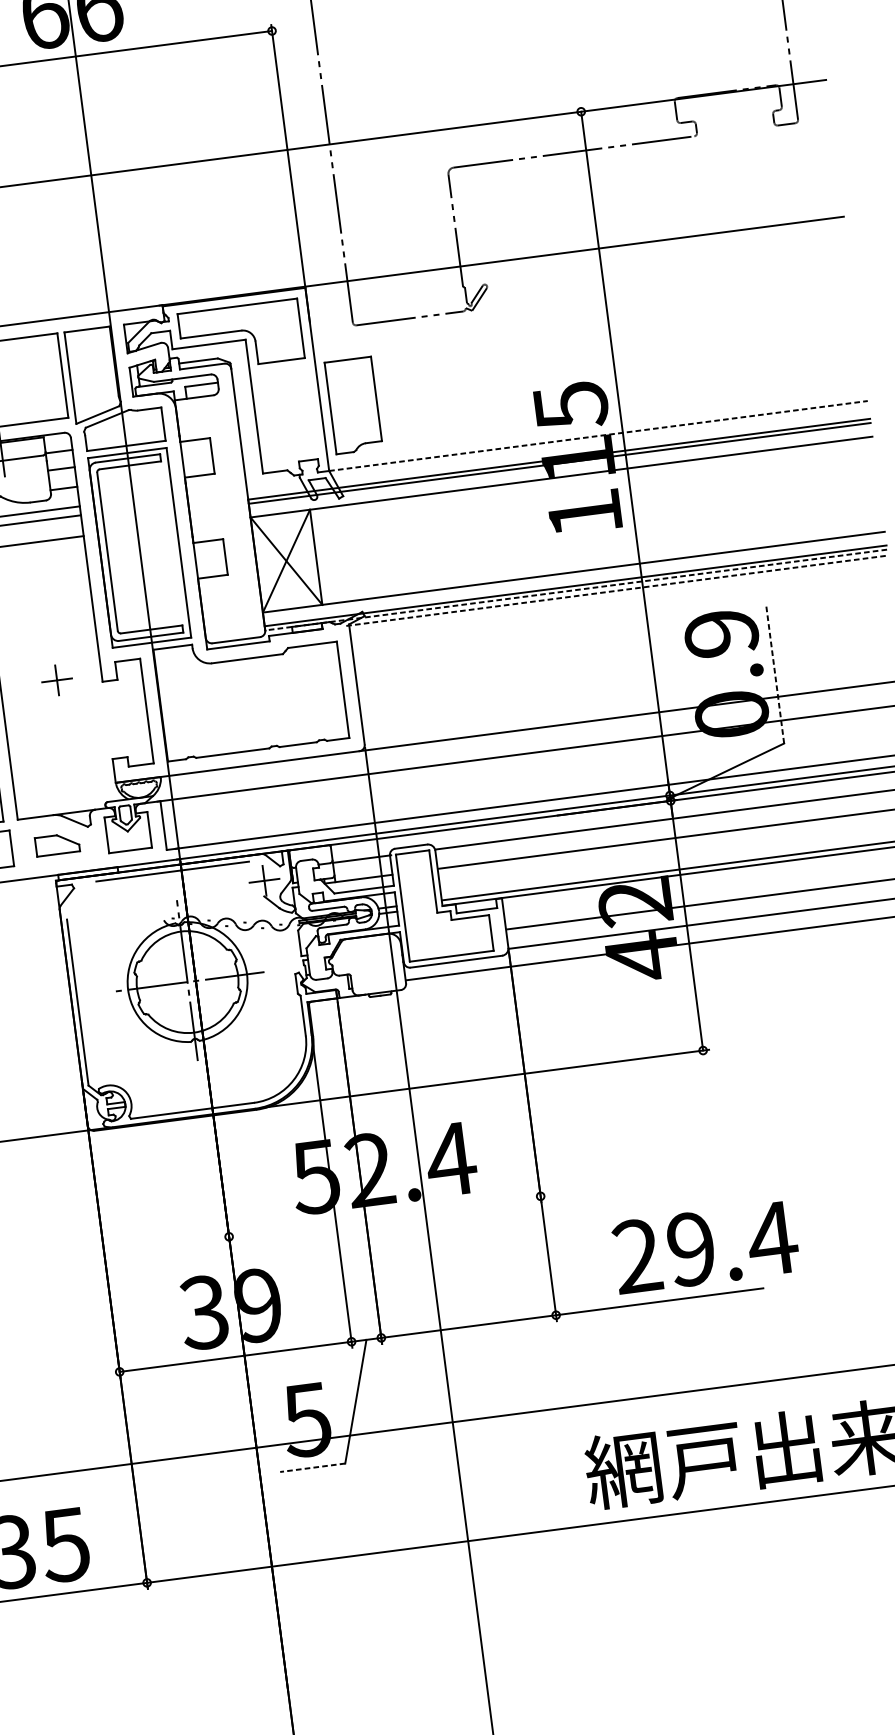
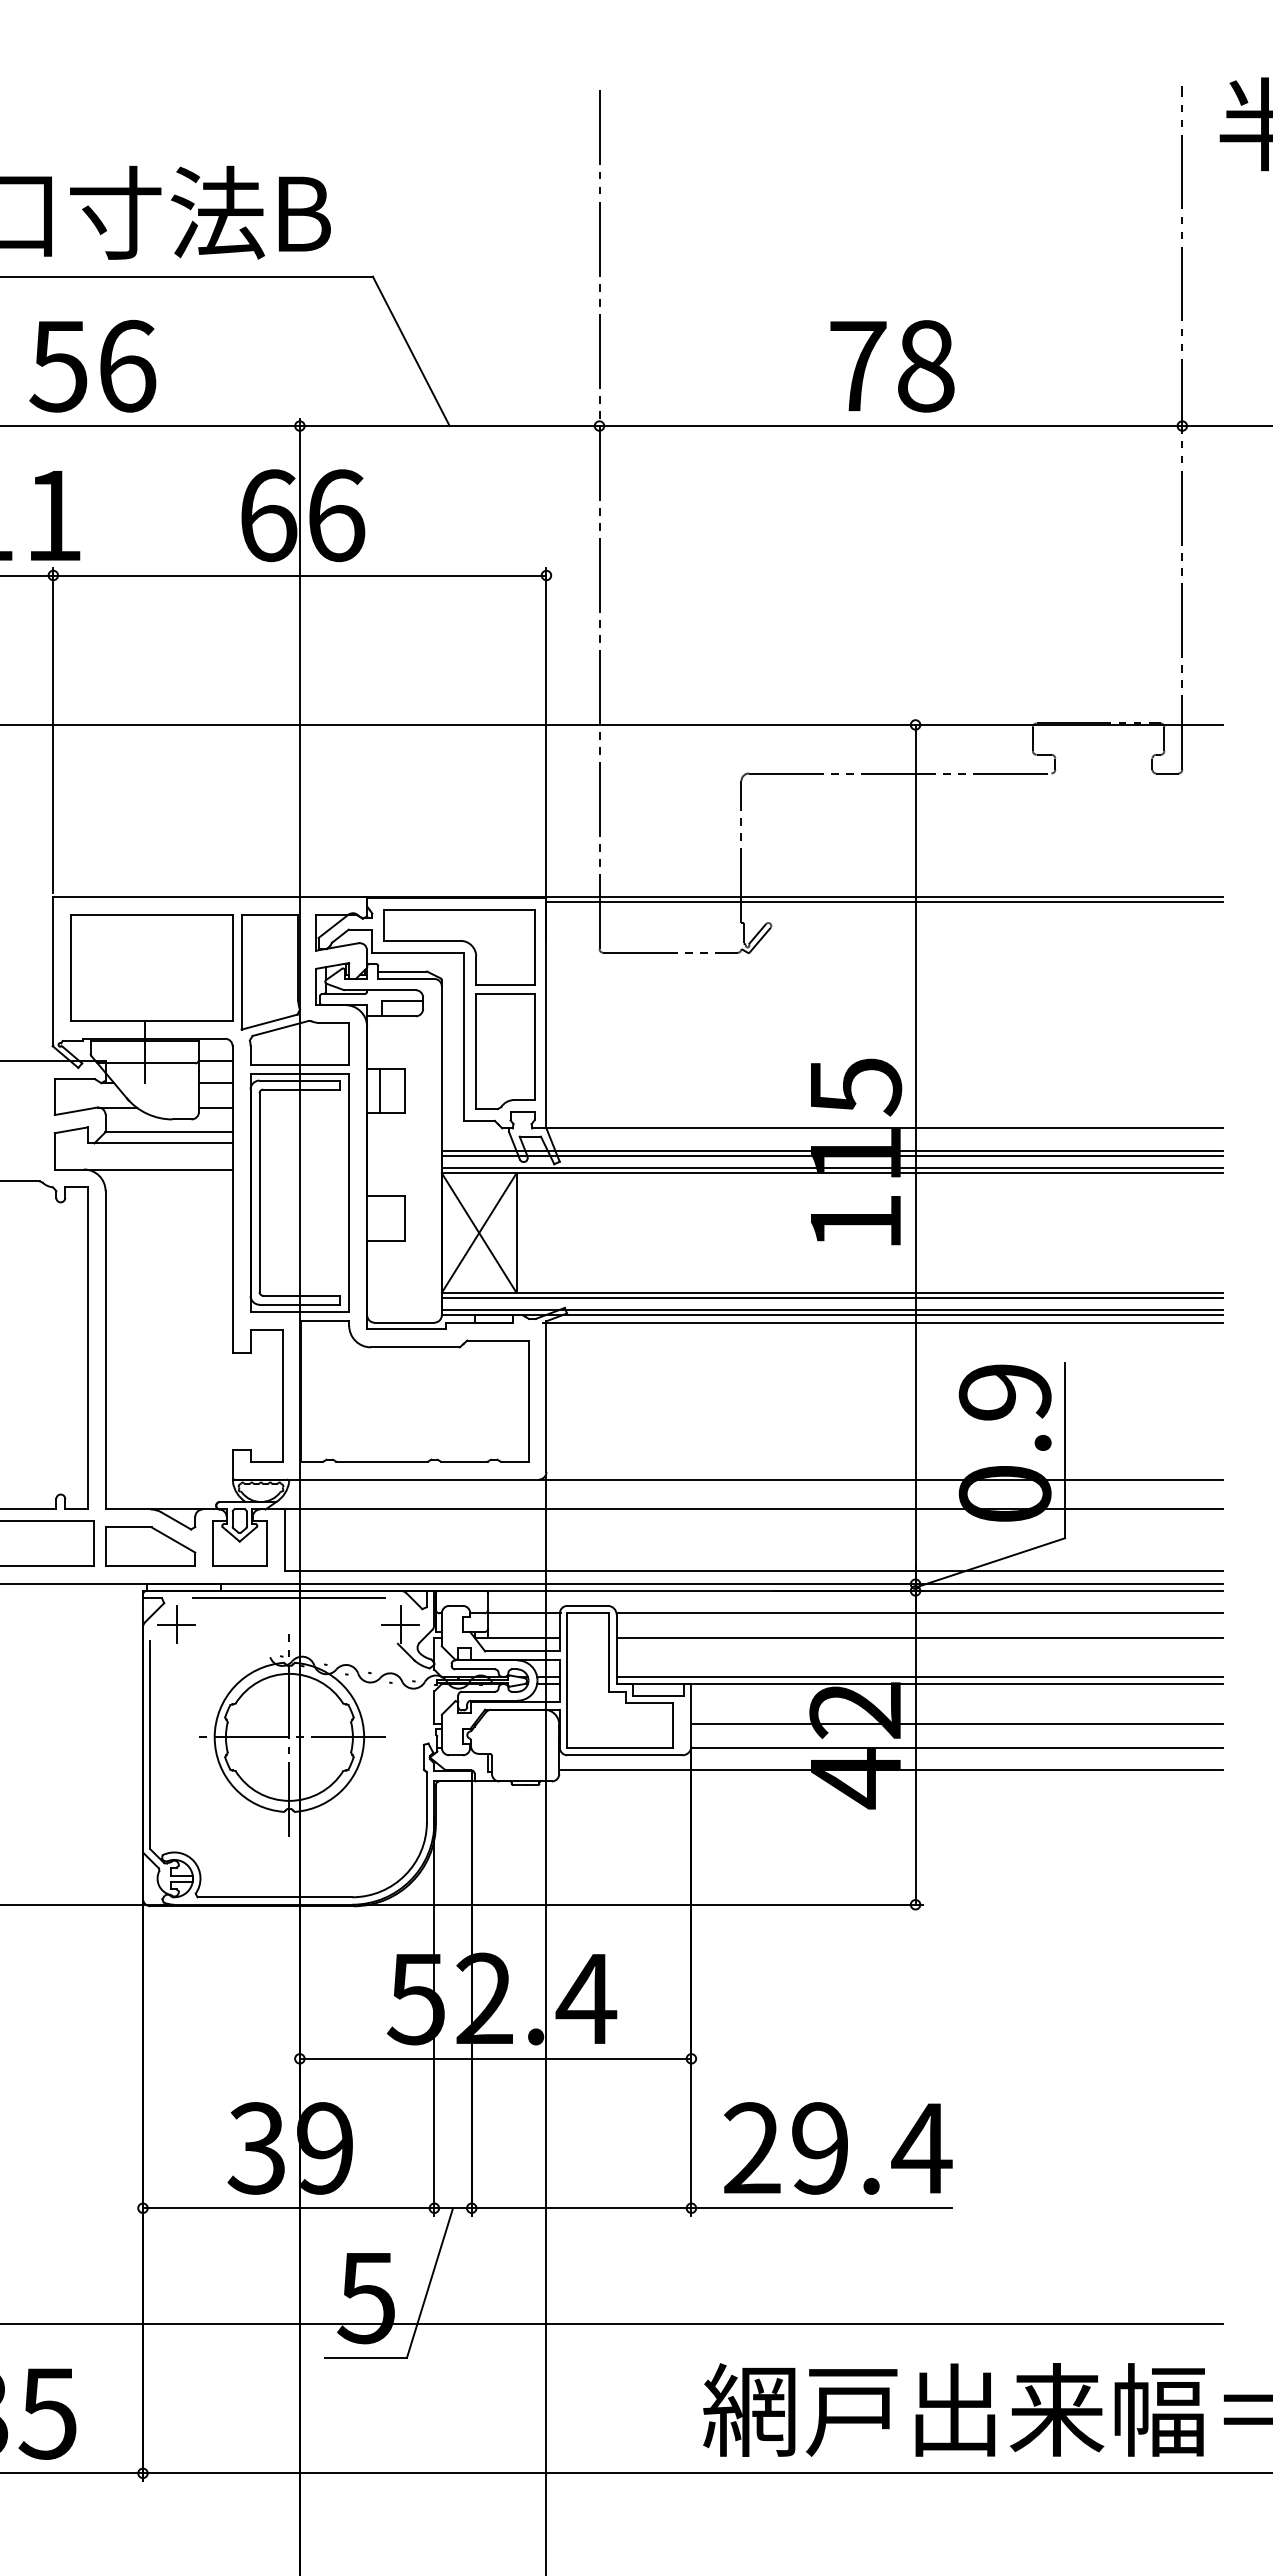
line: (574, 256) -> (884, 902), added
part: (353, 405) -> (505, 1051), moved
line: (598, 436) -> (885, 1128), dashed -> solid
line: (193, 457) -> (380, 1090), added
line: (560, 473) -> (832, 1168), added
line: (574, 576) -> (832, 1298), added
line: (576, 590) -> (832, 1315), dashed -> solid
line: (617, 590) -> (883, 1322), dashed -> solid
line: (775, 673) -> (1065, 1450), dashed -> solid
part: (57, 680) -> (176, 1624), moved
part: (57, 844) -> (150, 1546), size x1.67
line: (384, 1216) -> (495, 2058), added
text: (705, 1247) -> (838, 2148), moved
line: (313, 1467) -> (366, 2357), dashed -> solid

